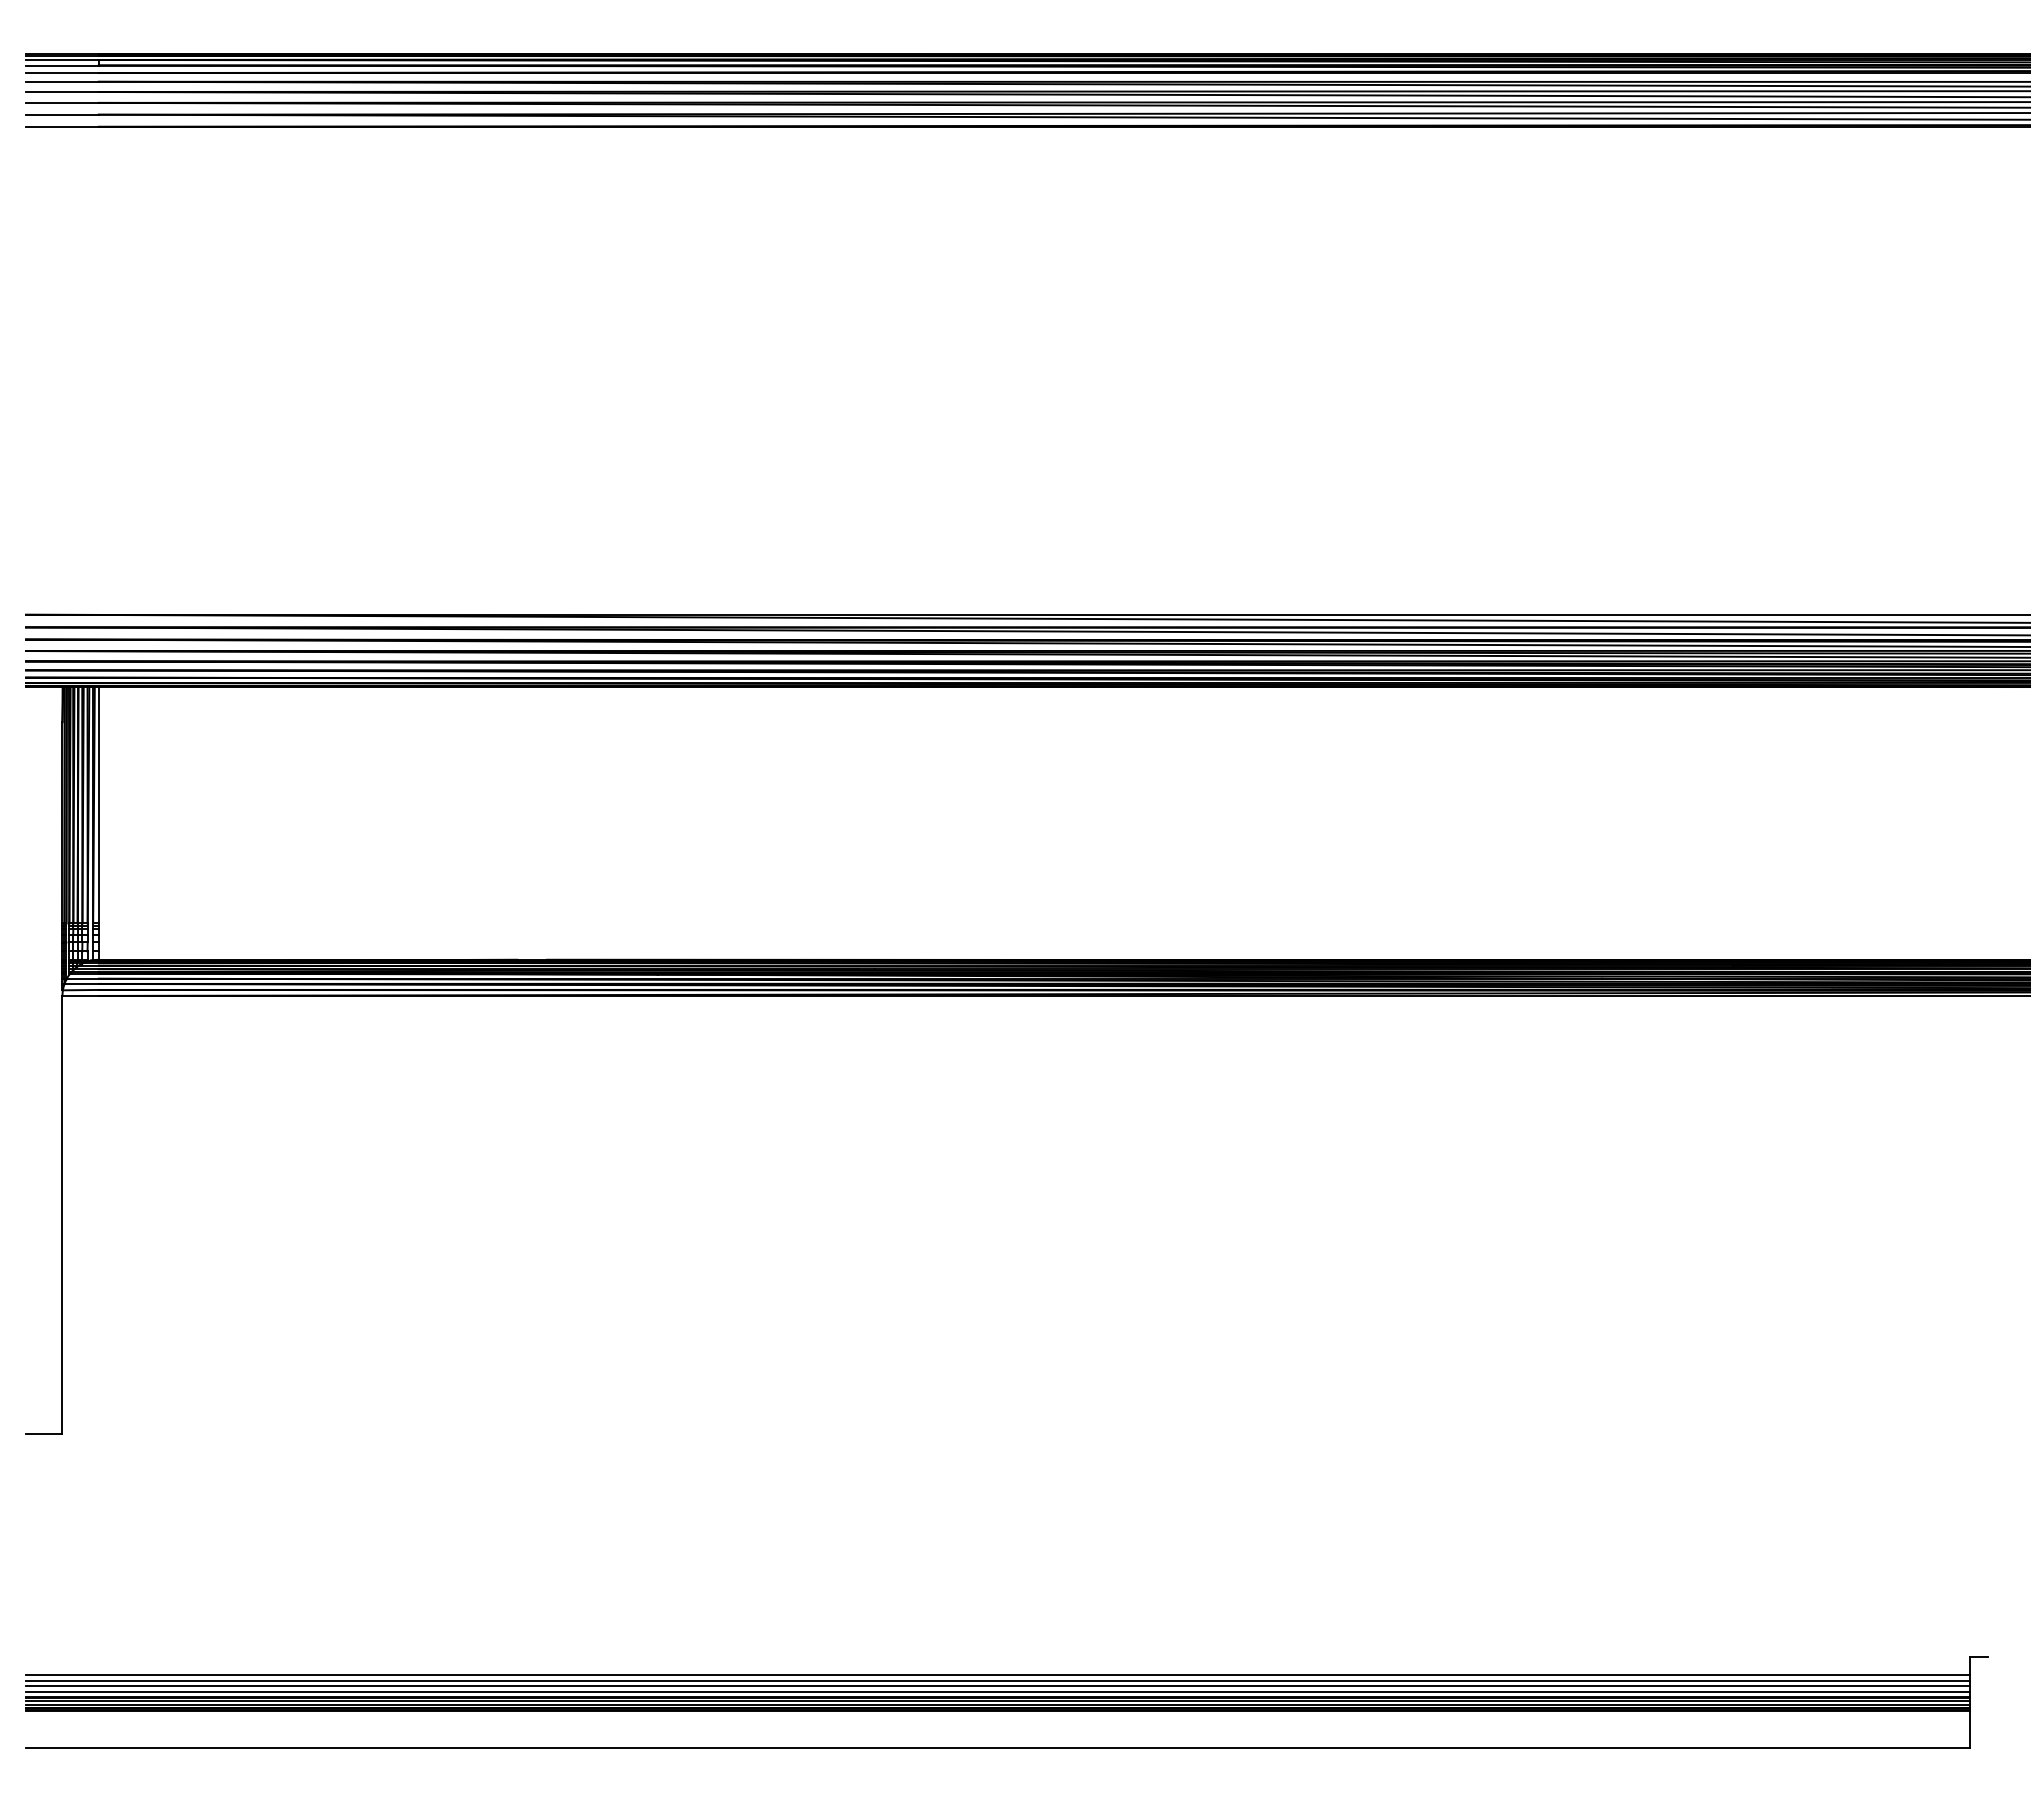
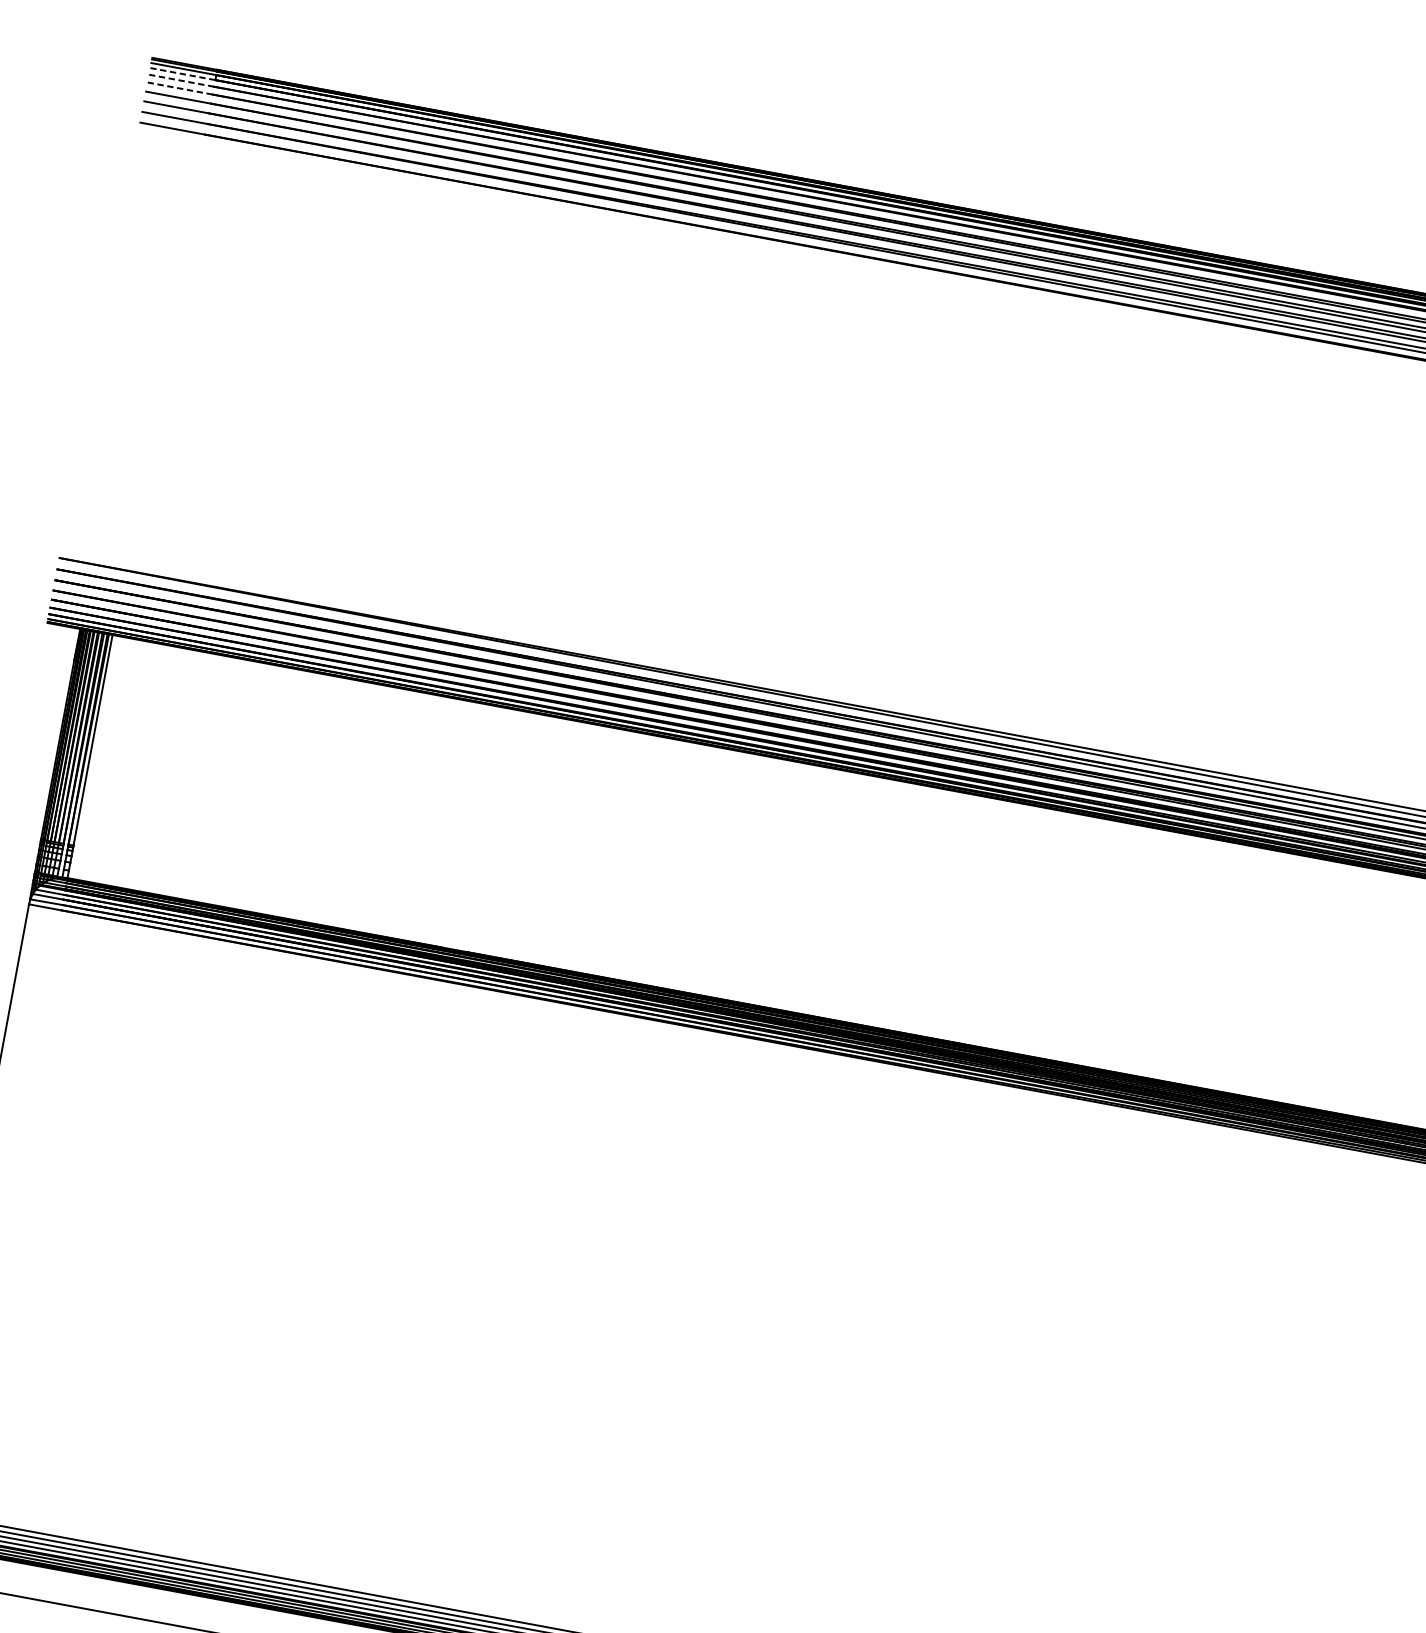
line: (61, 65) -> (182, 73), solid -> dashed
line: (61, 73) -> (180, 81), solid -> dashed
line: (61, 81) -> (179, 88), solid -> dashed

